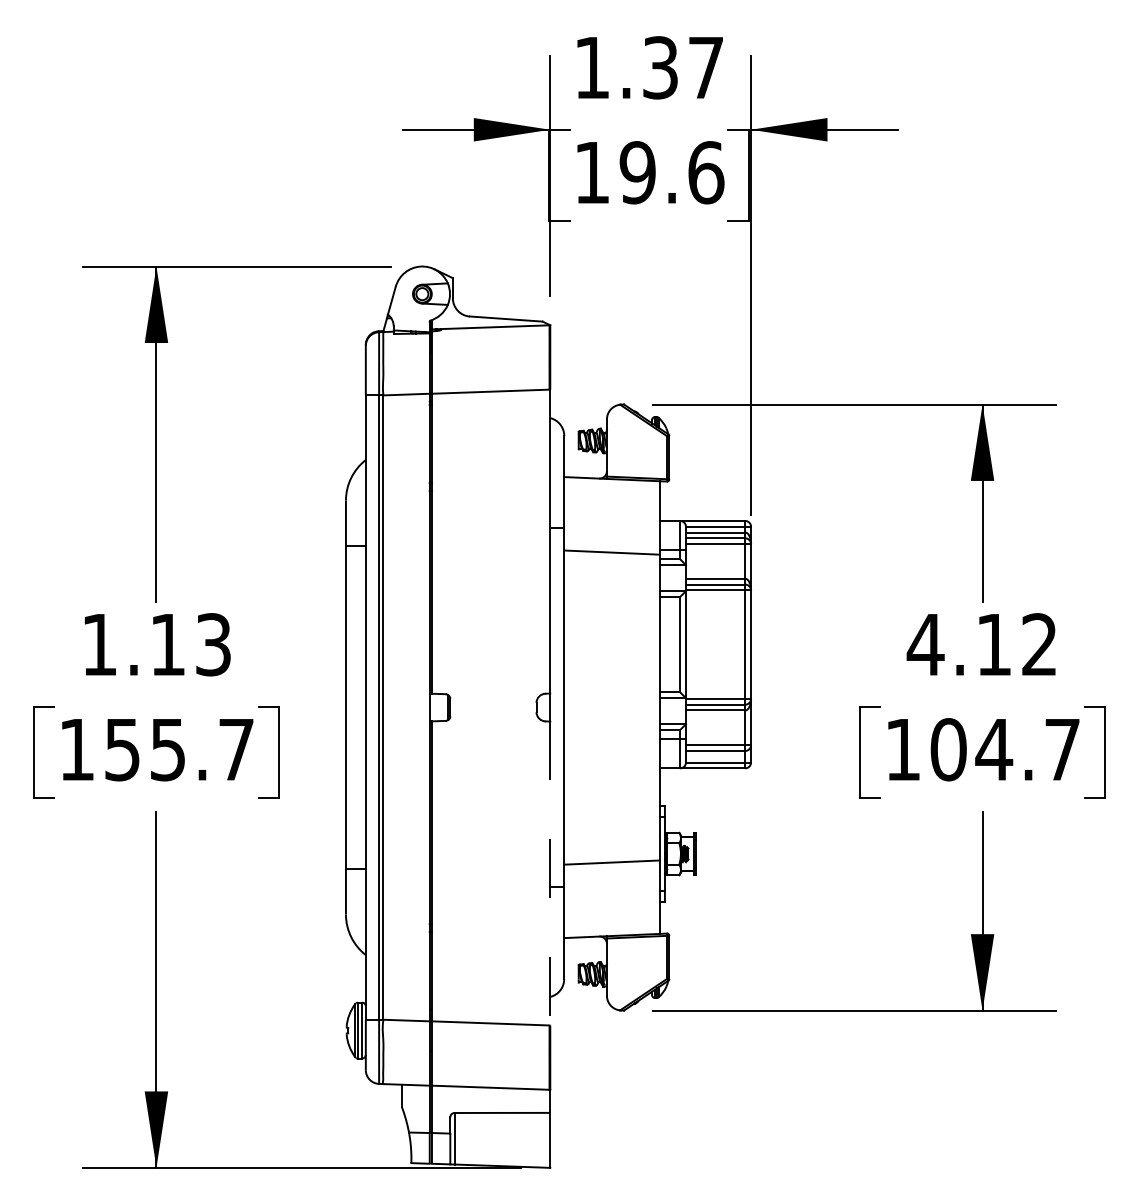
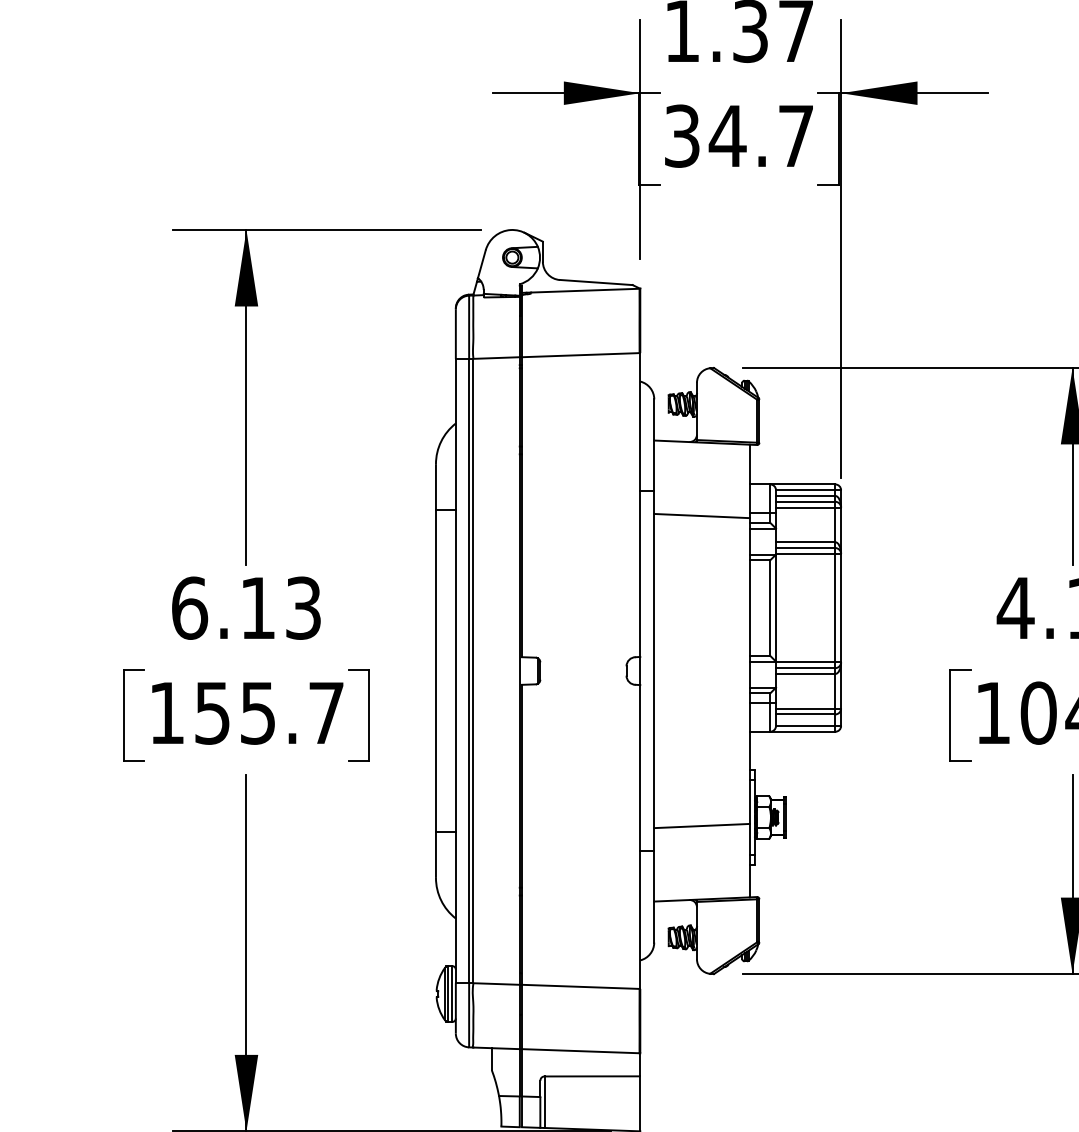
text: (649, 172) -> (739, 135), 19.6 -> 34.7
text: (100, 644) -> (190, 607), 1.13 -> 6.13
line: (550, 873) -> (640, 836), dashed -> solid

